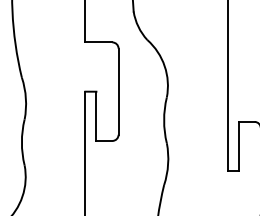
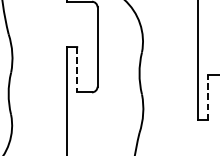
line: (96, 116) -> (77, 69), solid -> dashed
line: (238, 146) -> (207, 97), solid -> dashed

